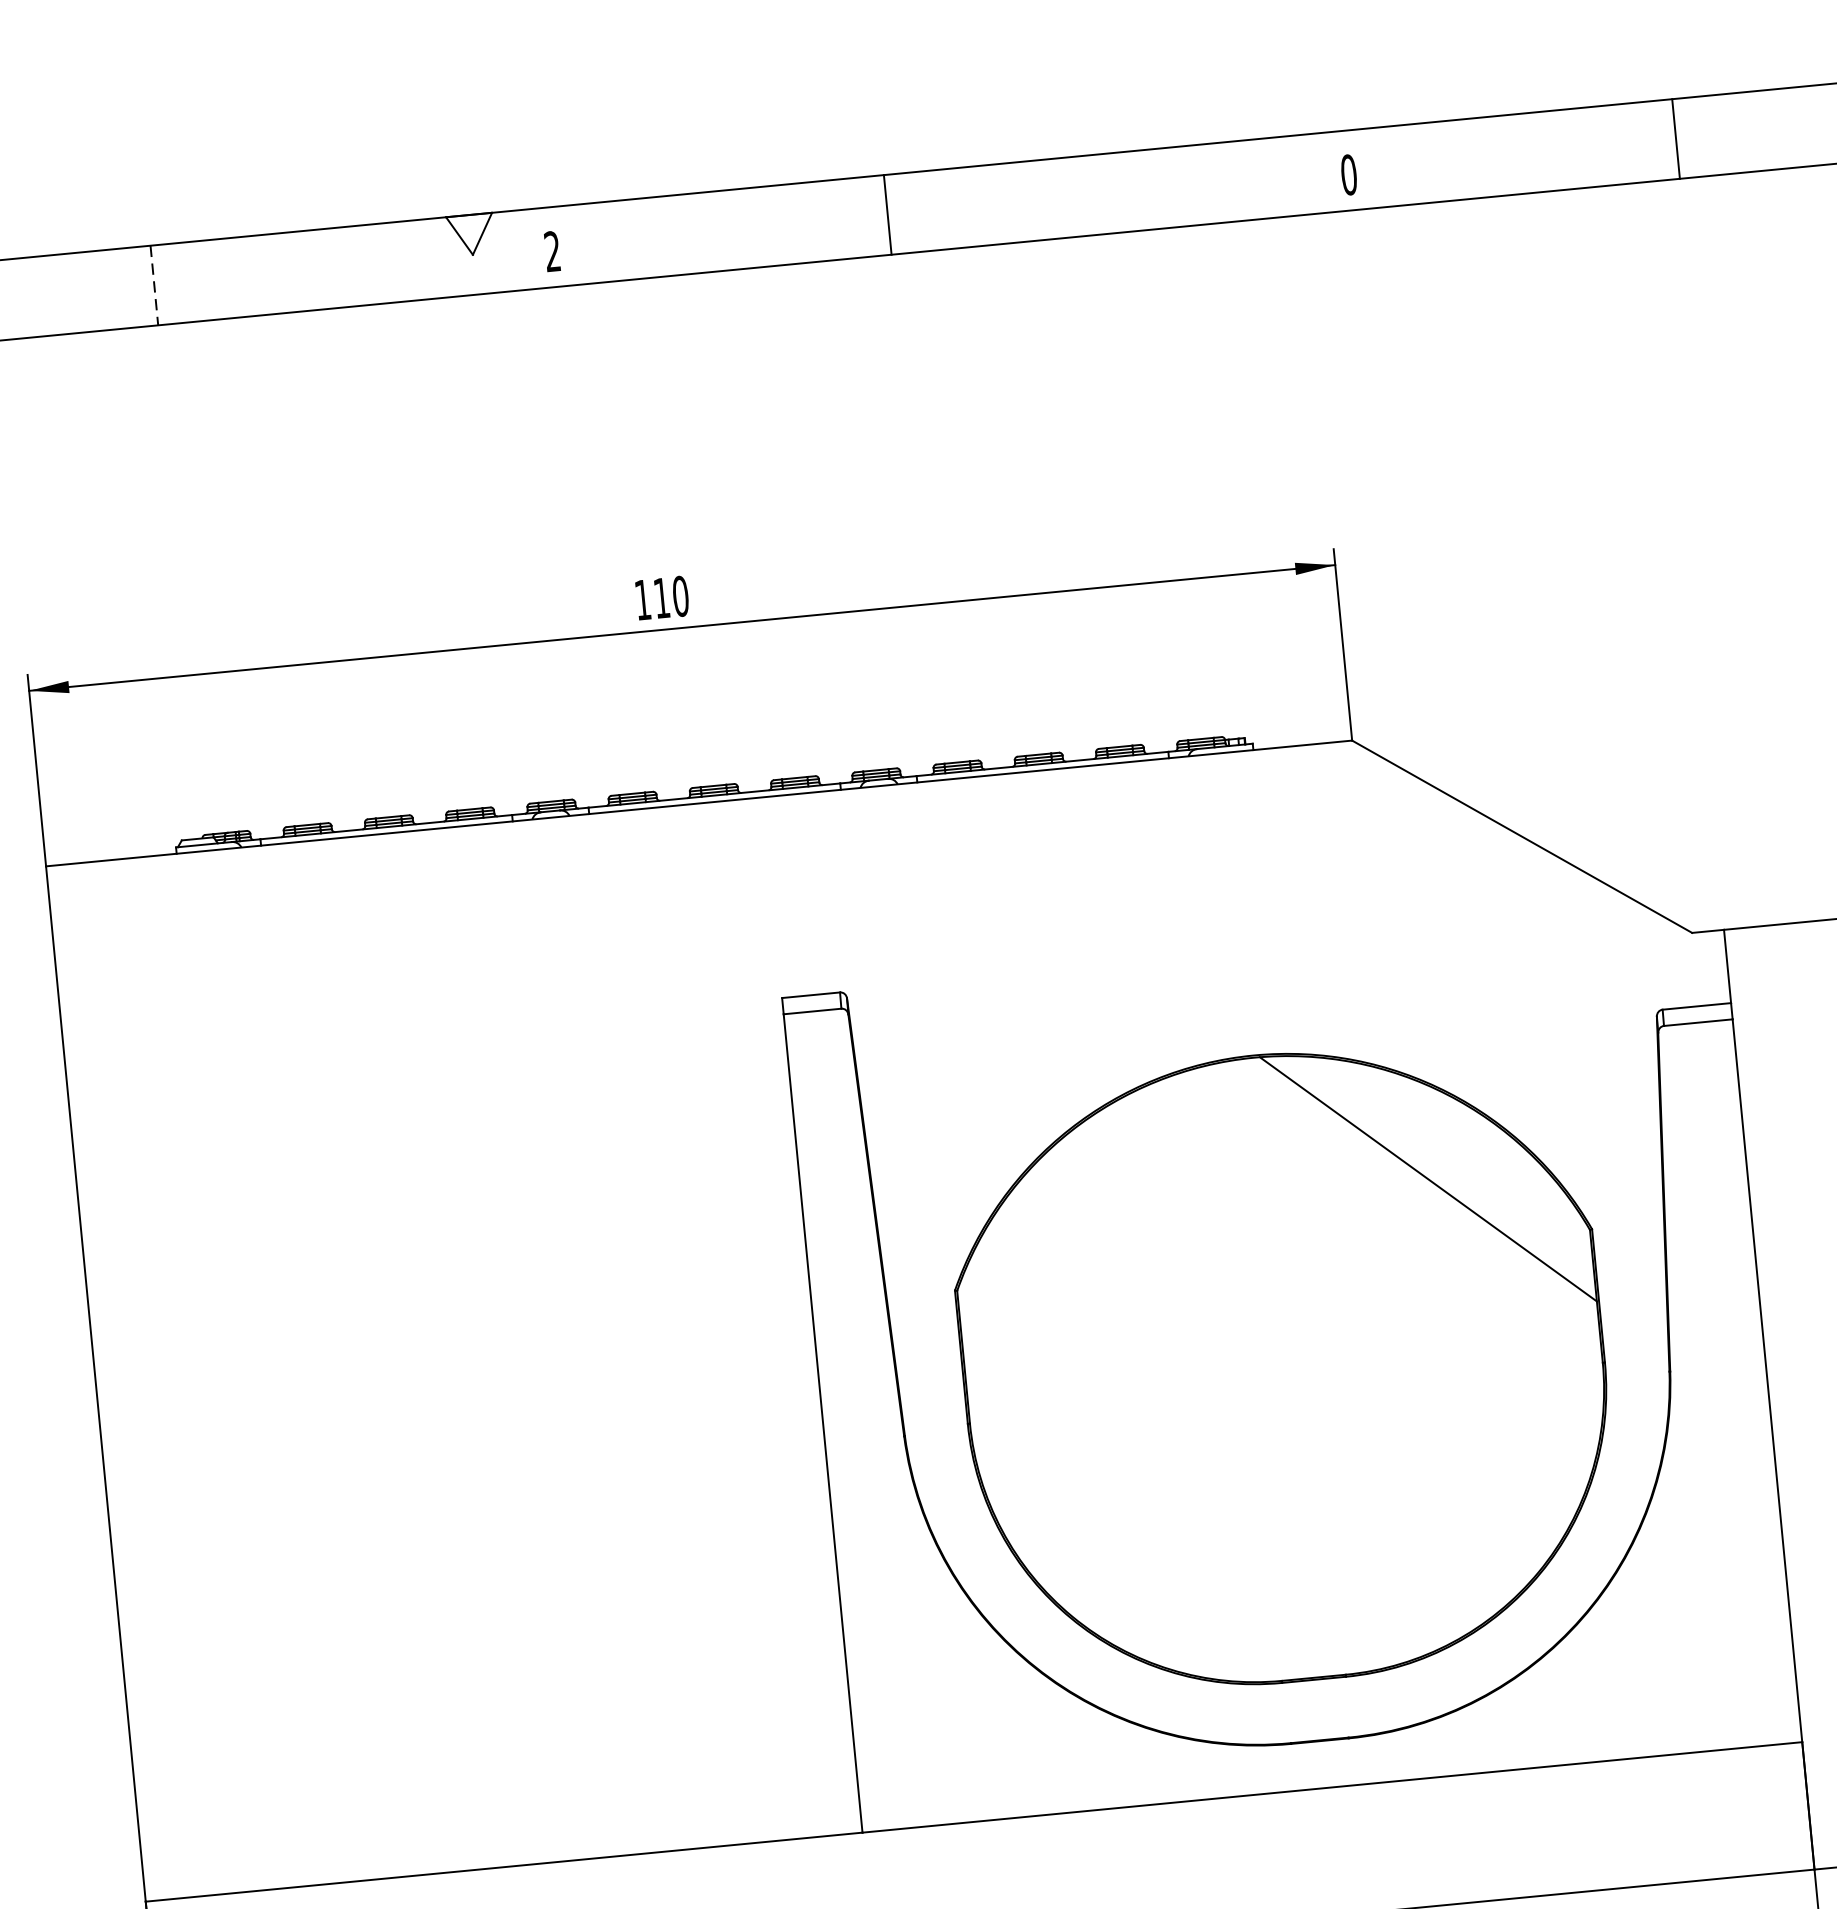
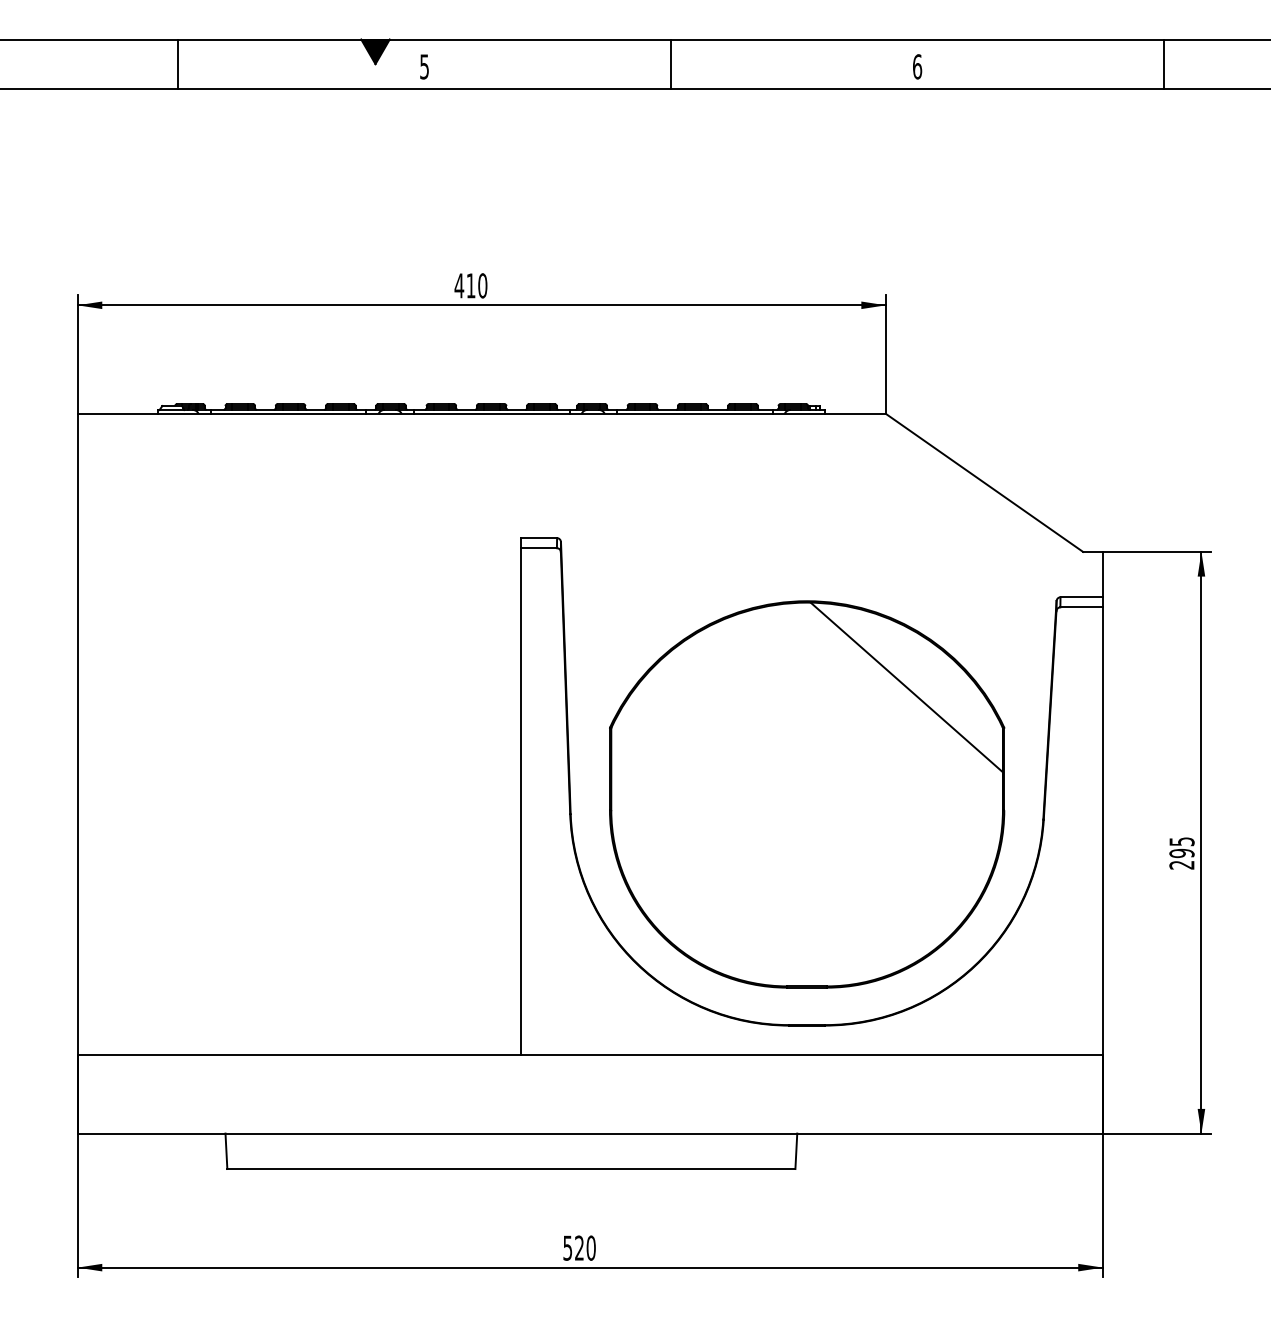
line: (1676, 137) -> (1164, 63), moved
text: (1349, 174) -> (917, 66), 0 -> 6
line: (888, 213) -> (671, 63), moved
fill: (470, 234) -> (375, 51), added
text: (552, 251) -> (424, 66), 2 -> 5
line: (154, 286) -> (178, 64), dashed -> solid
text: (643, 599) -> (459, 285), 110 -> 410

